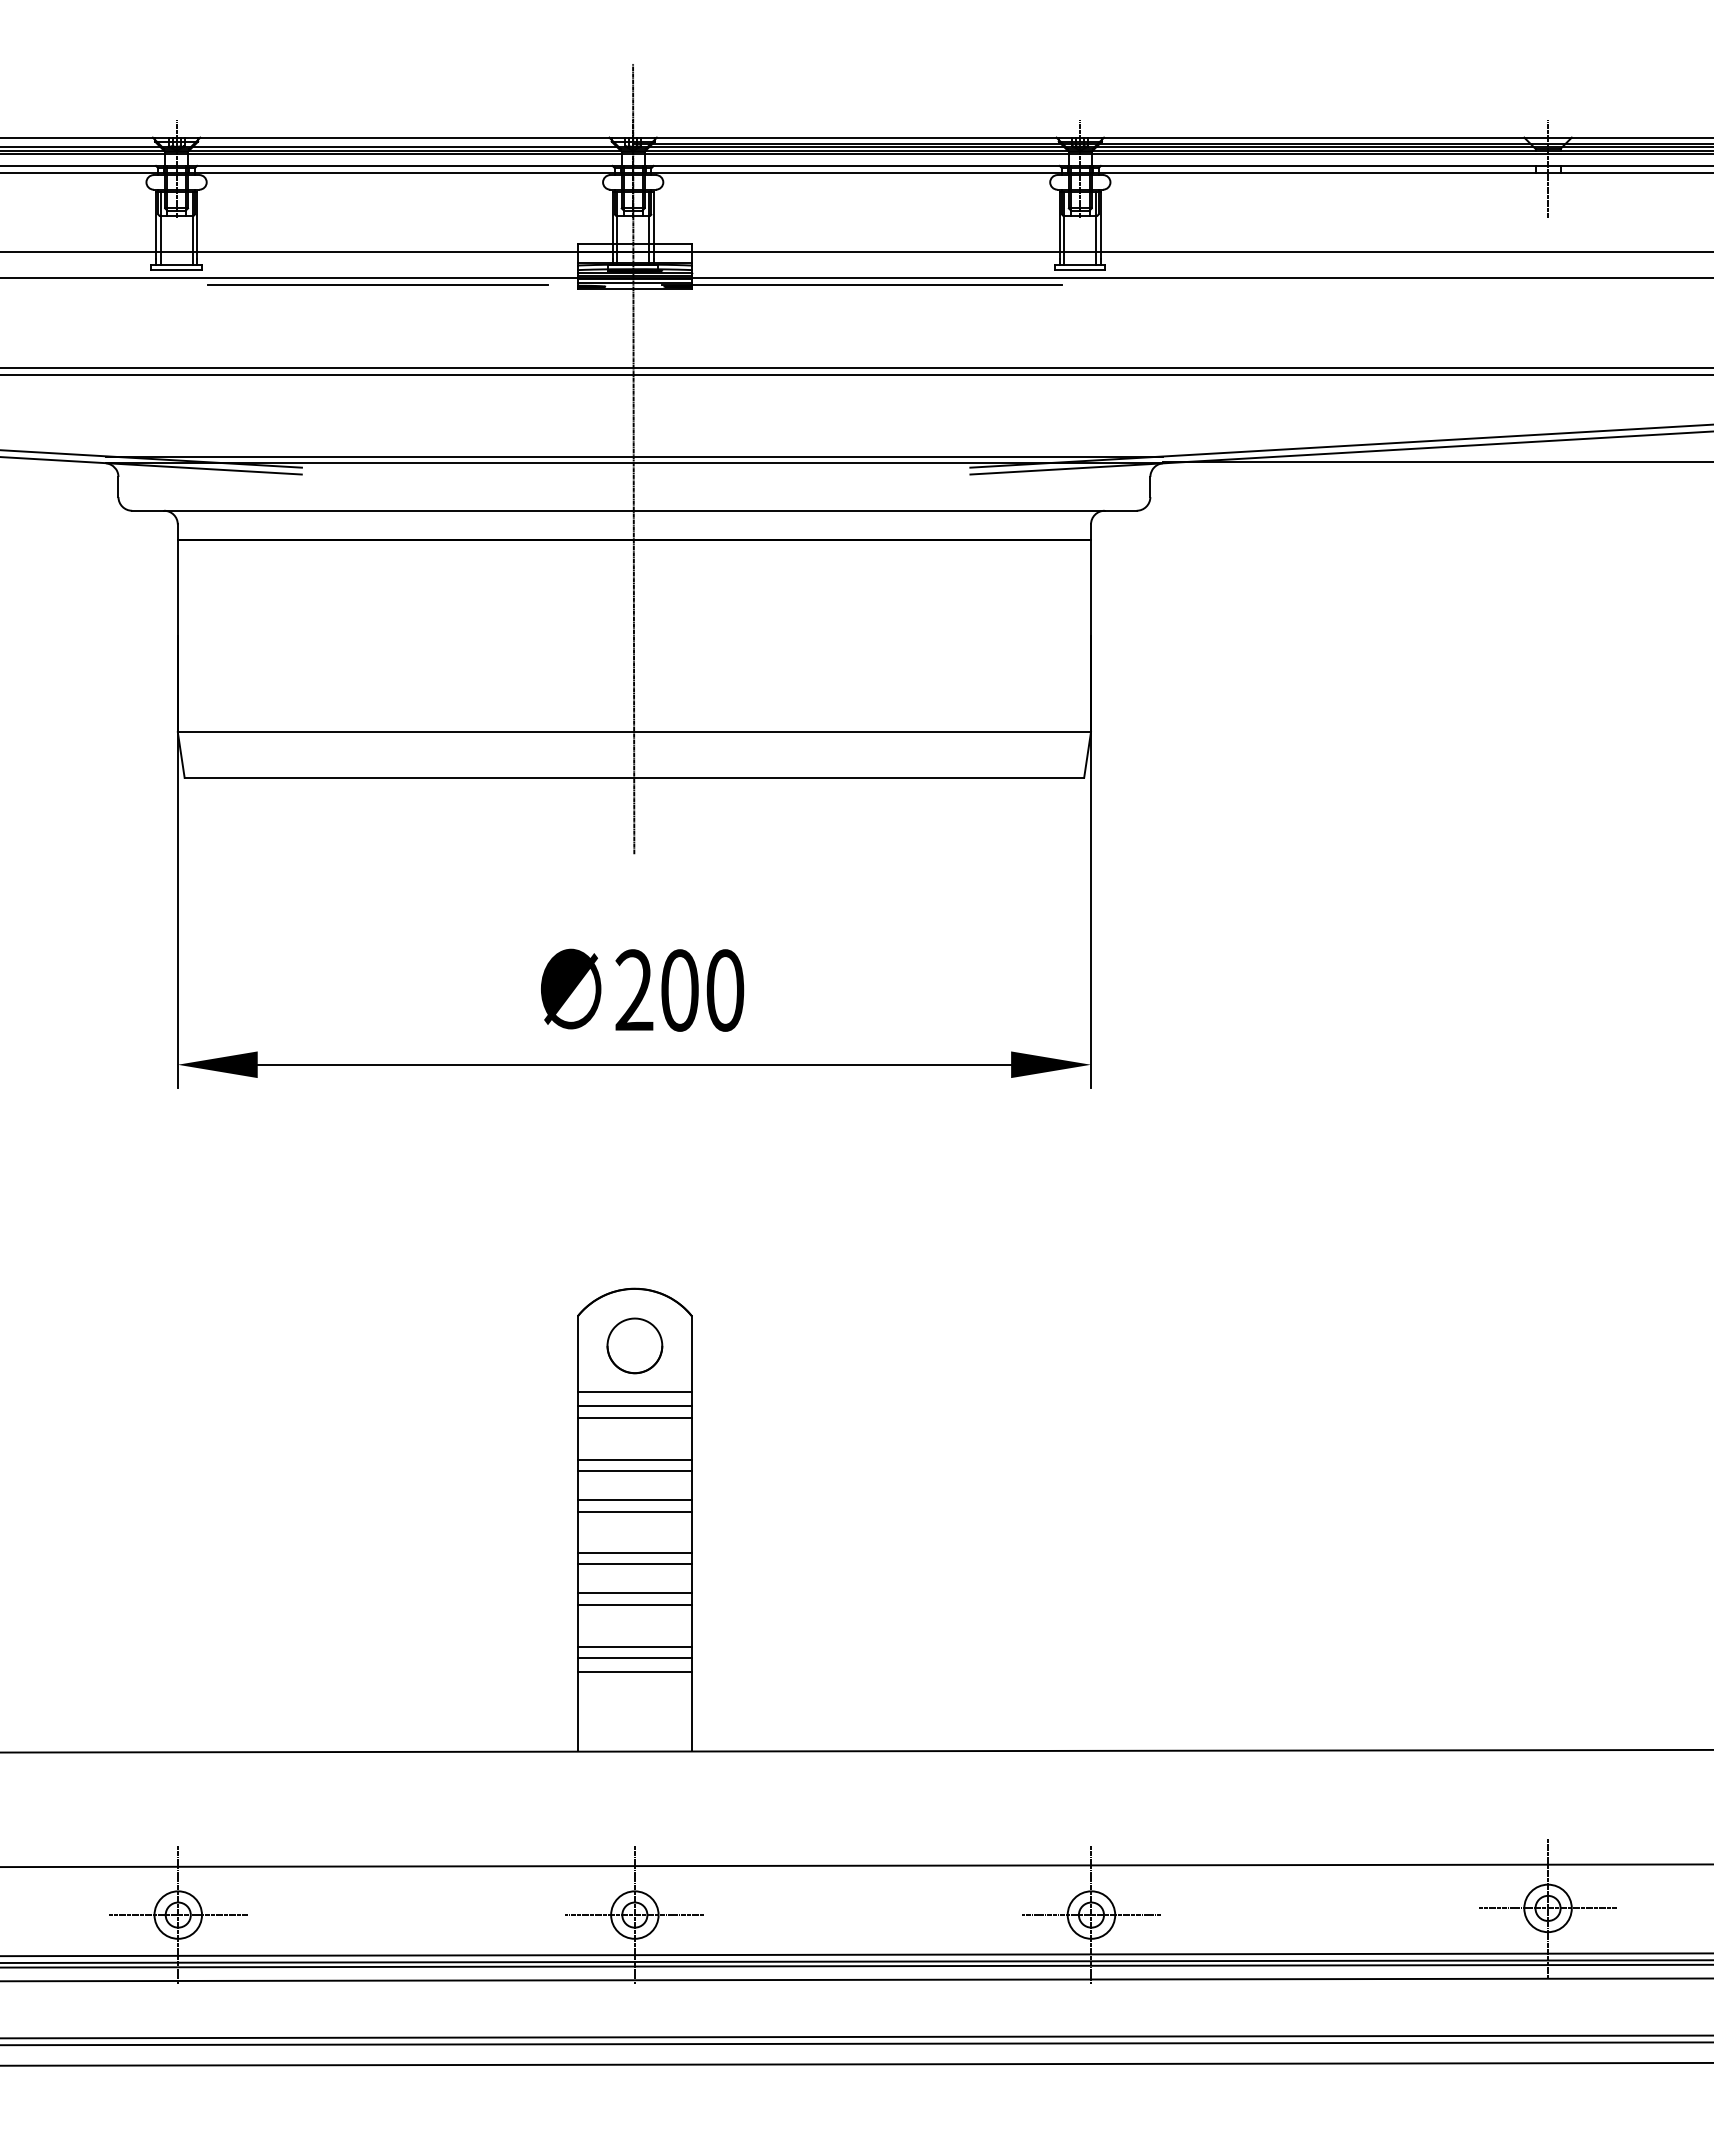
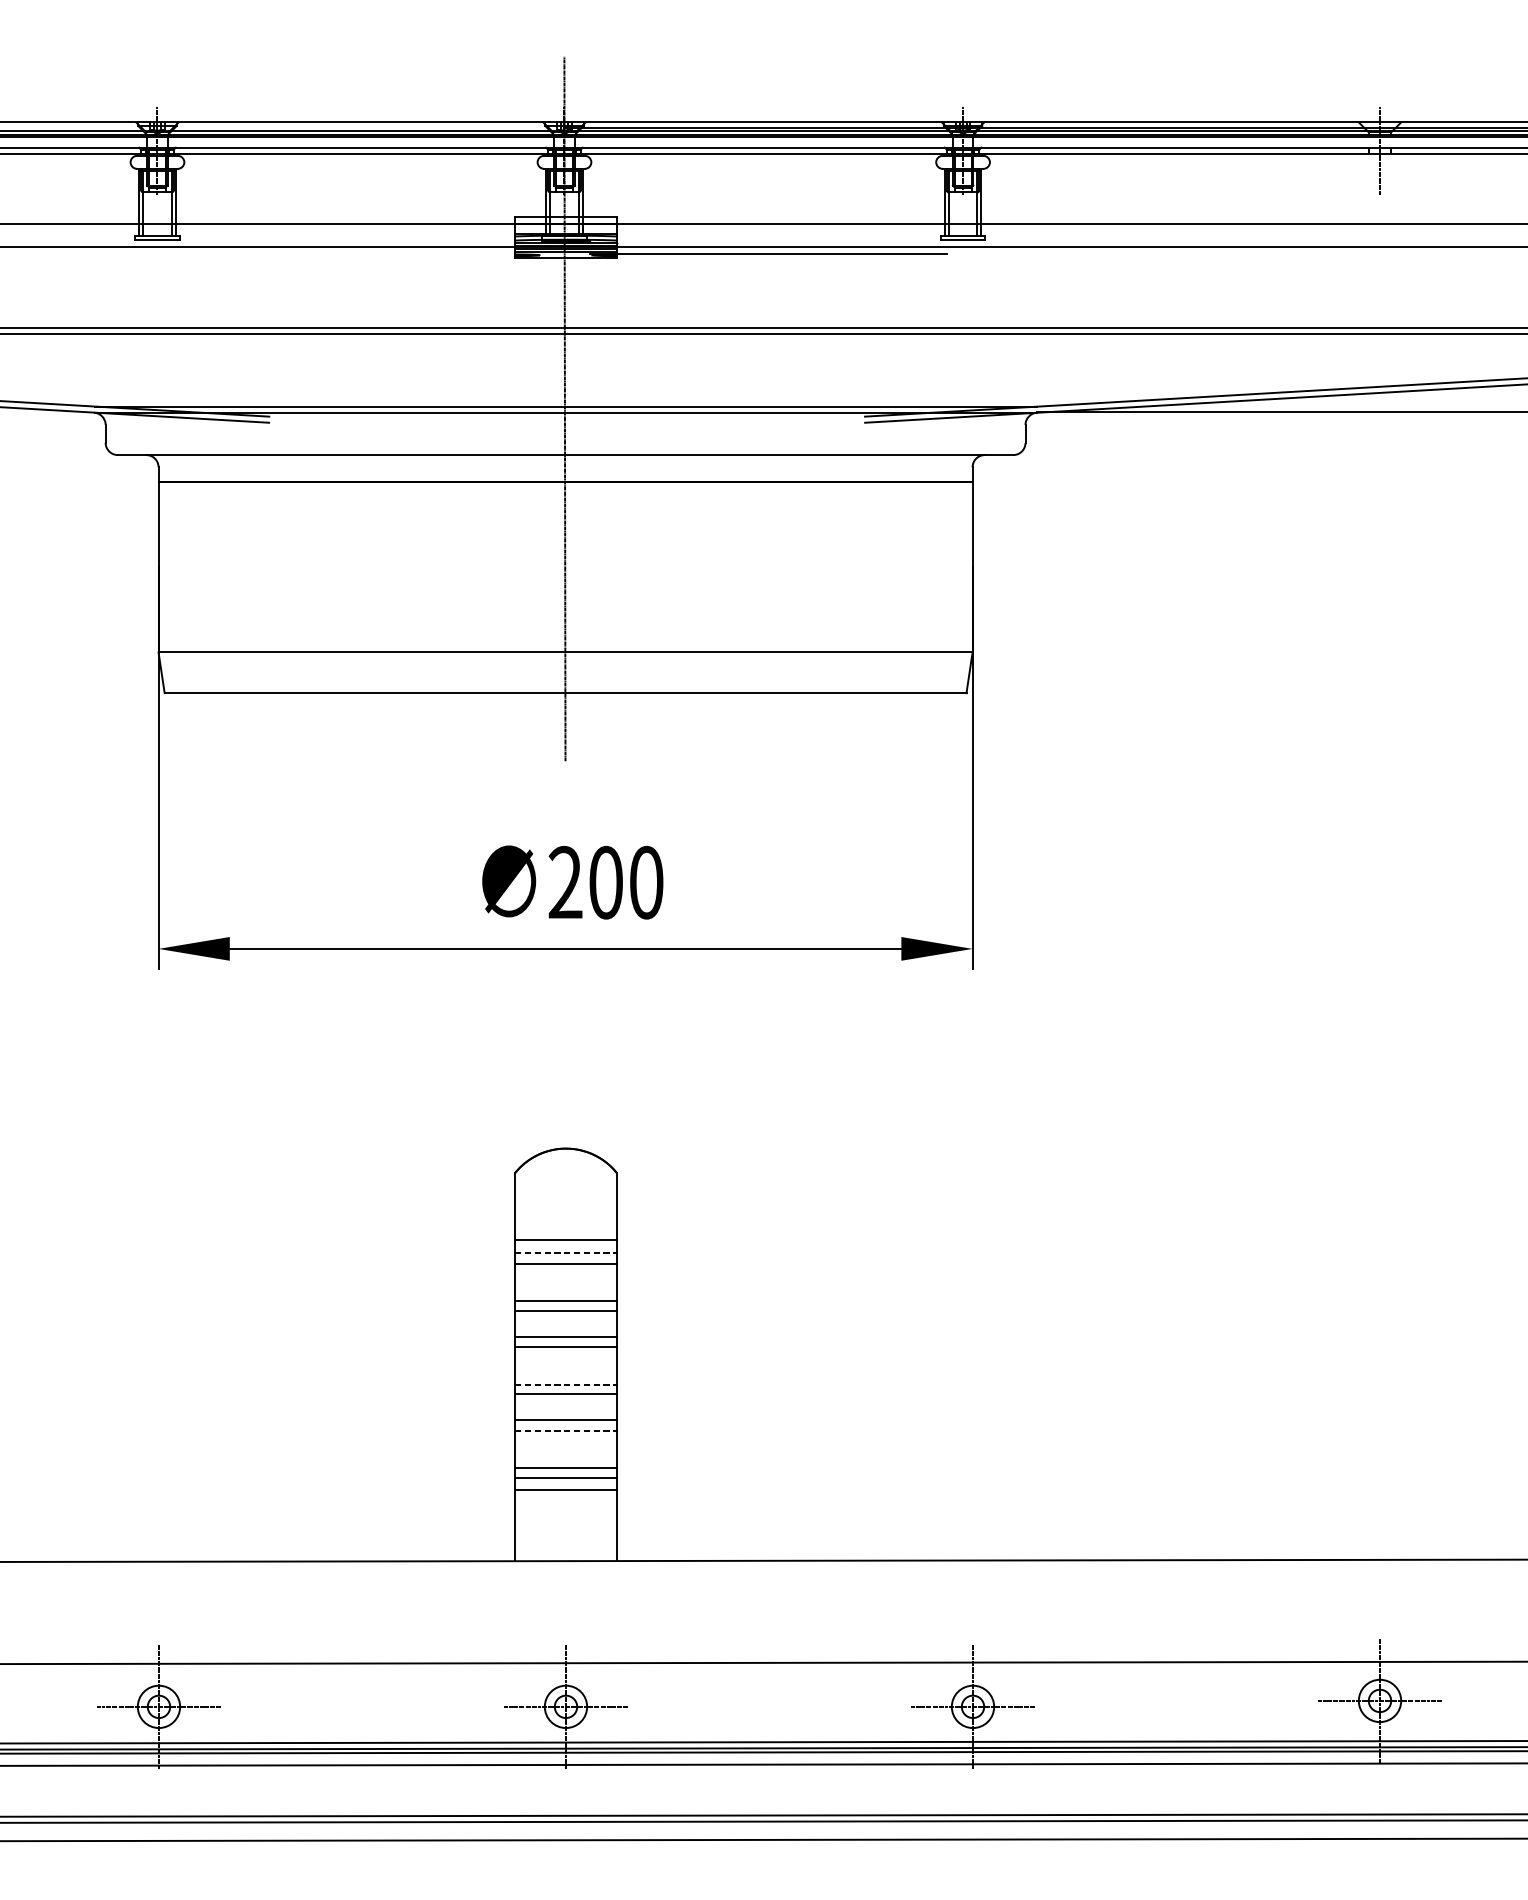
line: (377, 284) -> (336, 253), removed
part: (634, 1345) -> (565, 1199), removed
line: (635, 1406) -> (566, 1253), solid -> dashed
line: (635, 1553) -> (566, 1384), solid -> dashed
line: (635, 1605) -> (566, 1430), solid -> dashed

